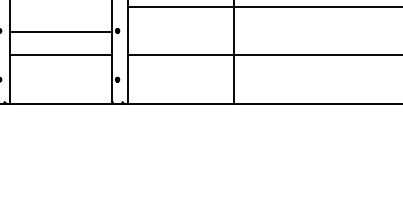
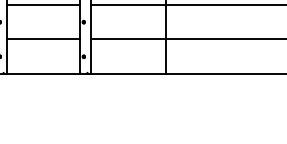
line: (61, 31) -> (43, 4), moved

